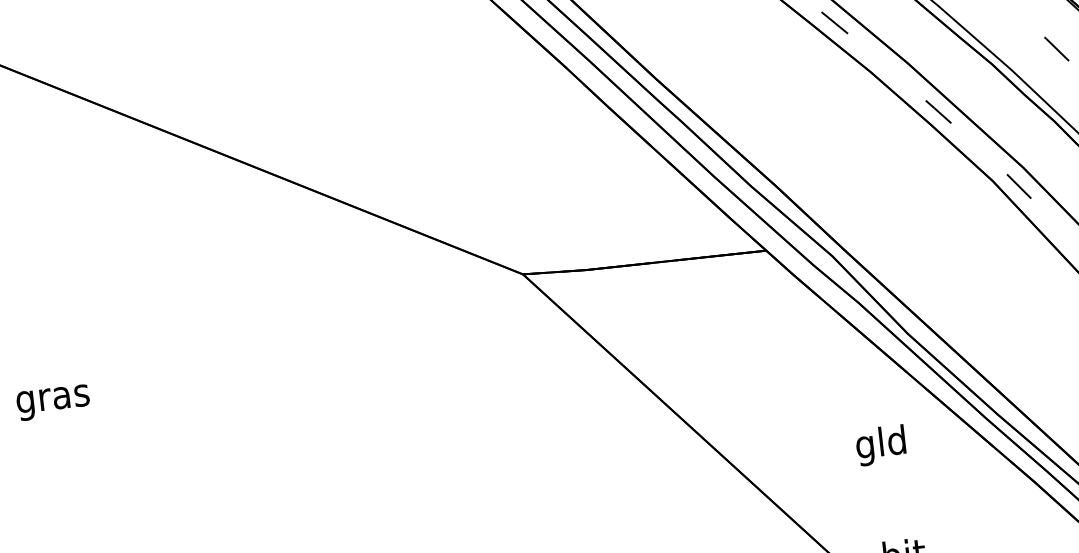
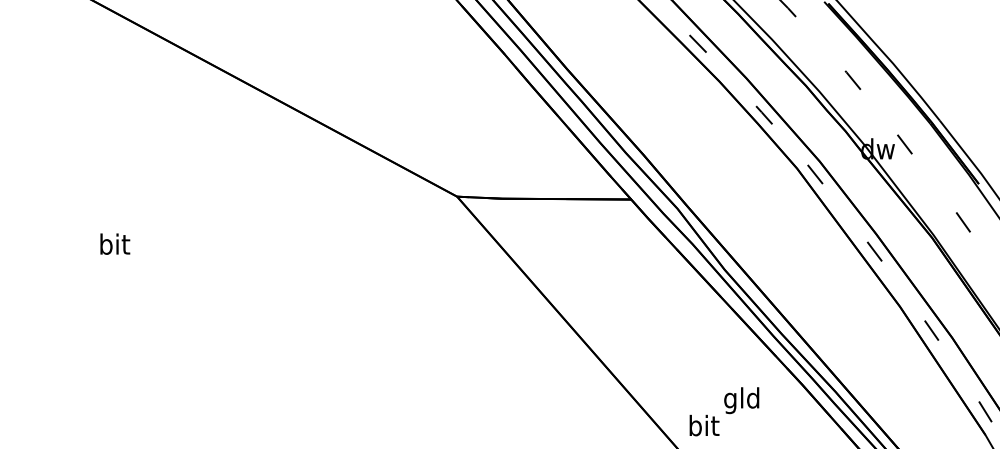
text: (52, 398) -> (114, 246), gras -> bit
text: (880, 445) -> (741, 400), moved

